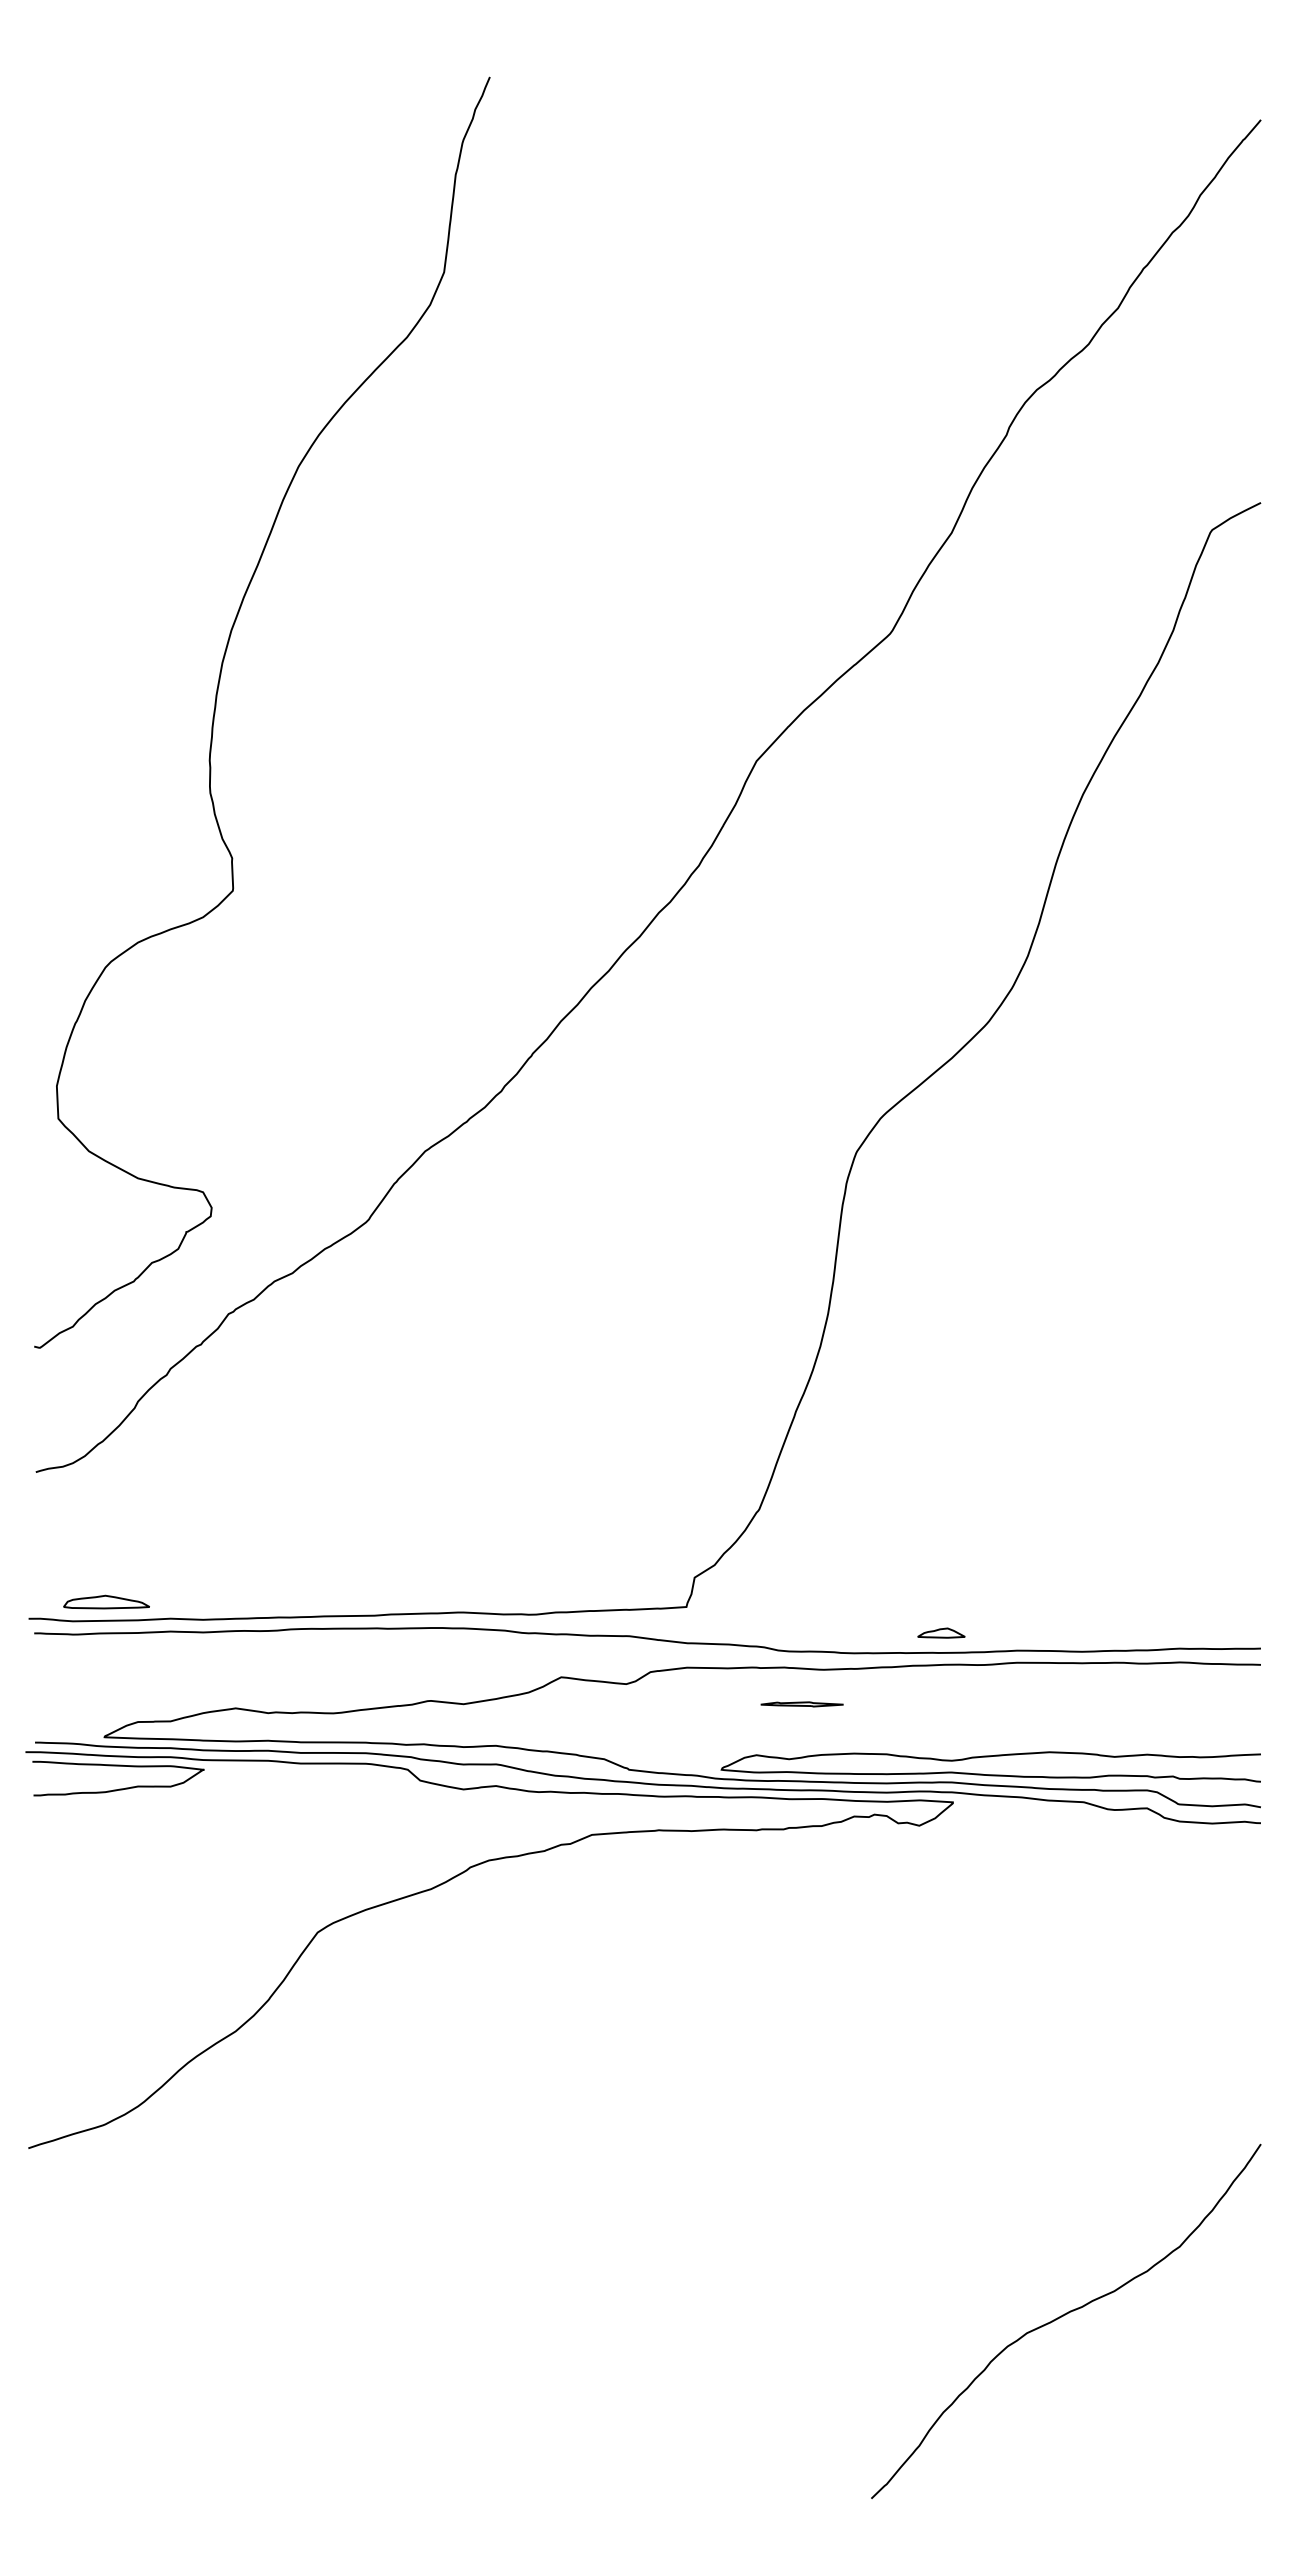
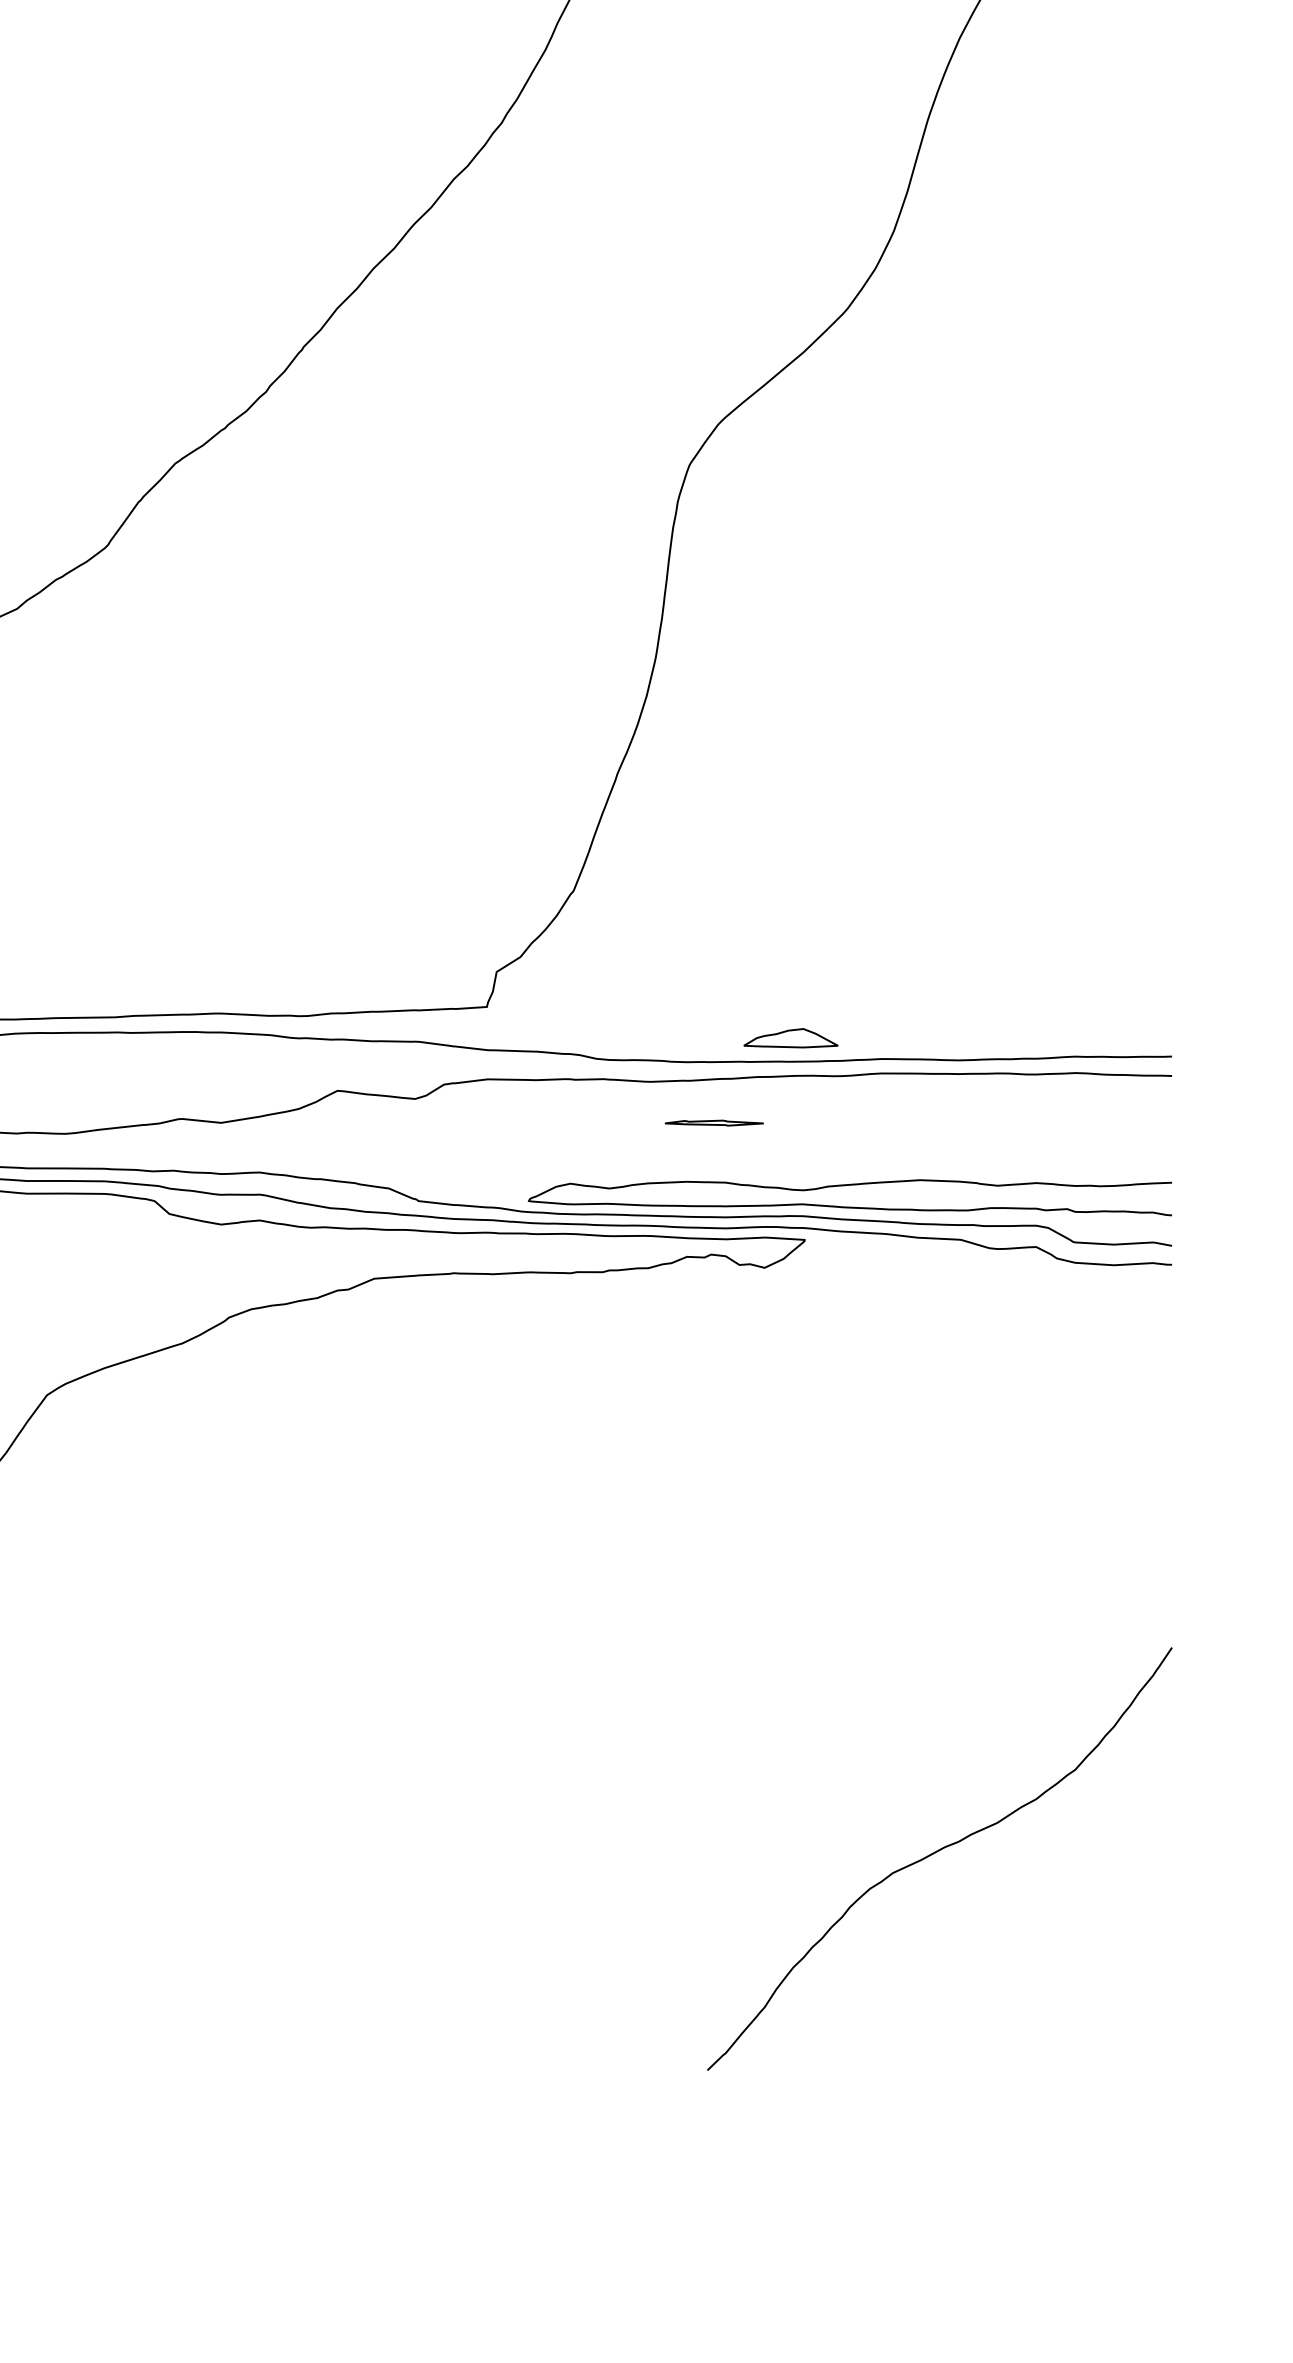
part: (941, 1632) -> (791, 1037), size x1.67
part: (801, 1704) -> (713, 1123), moved

